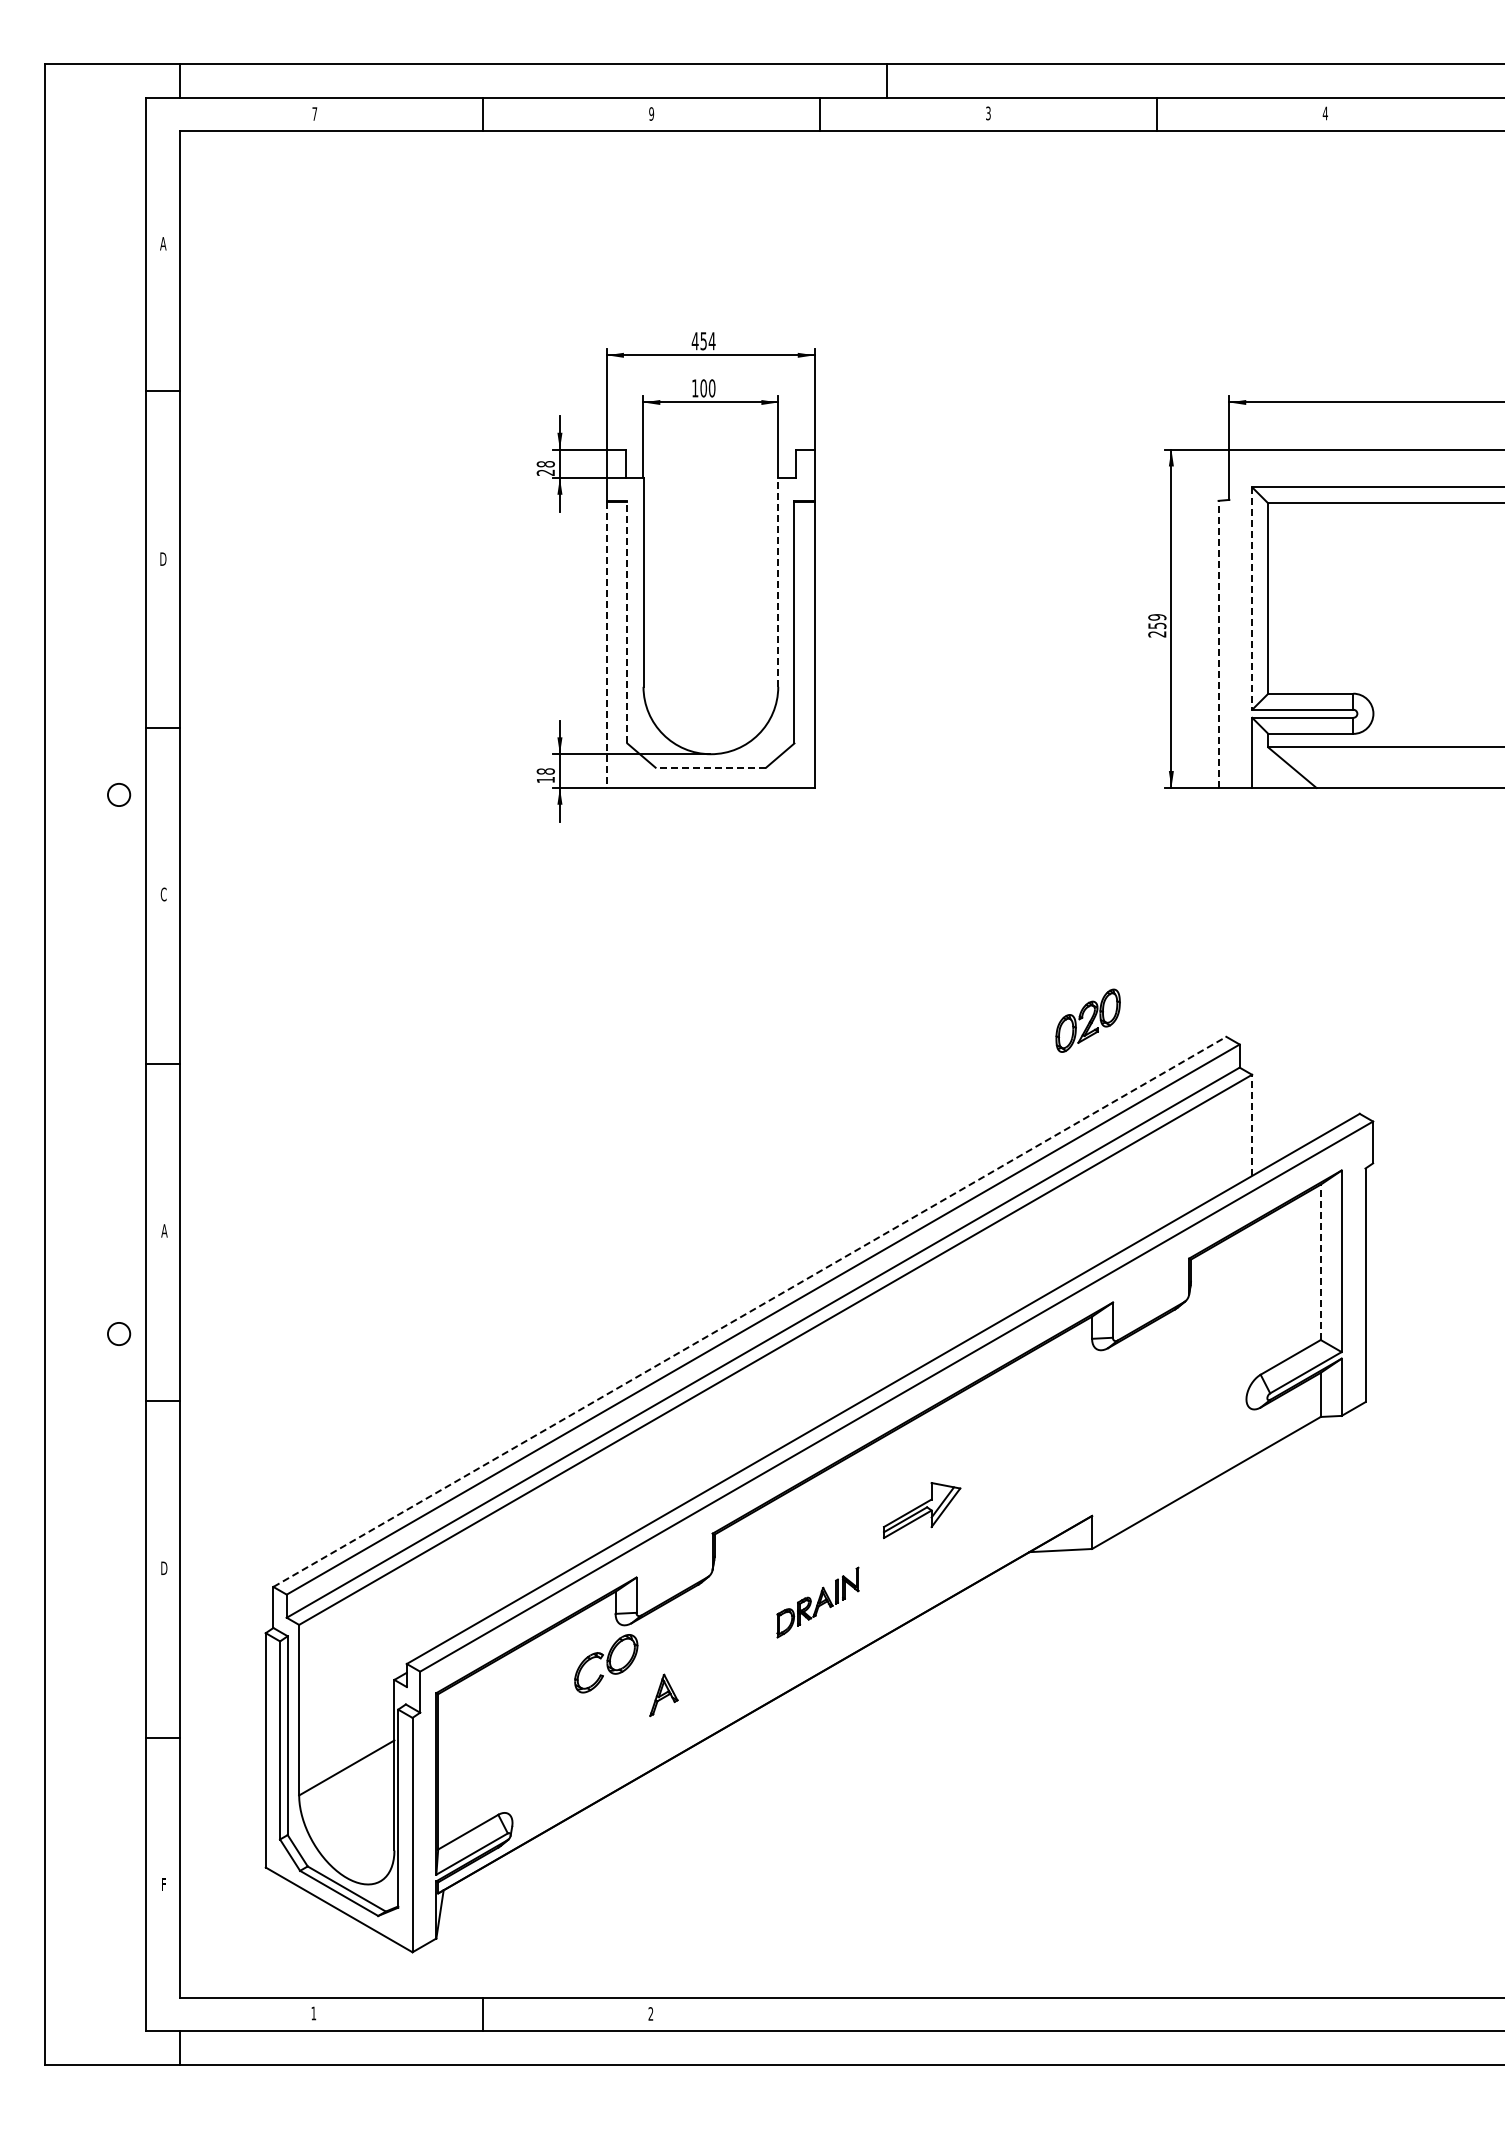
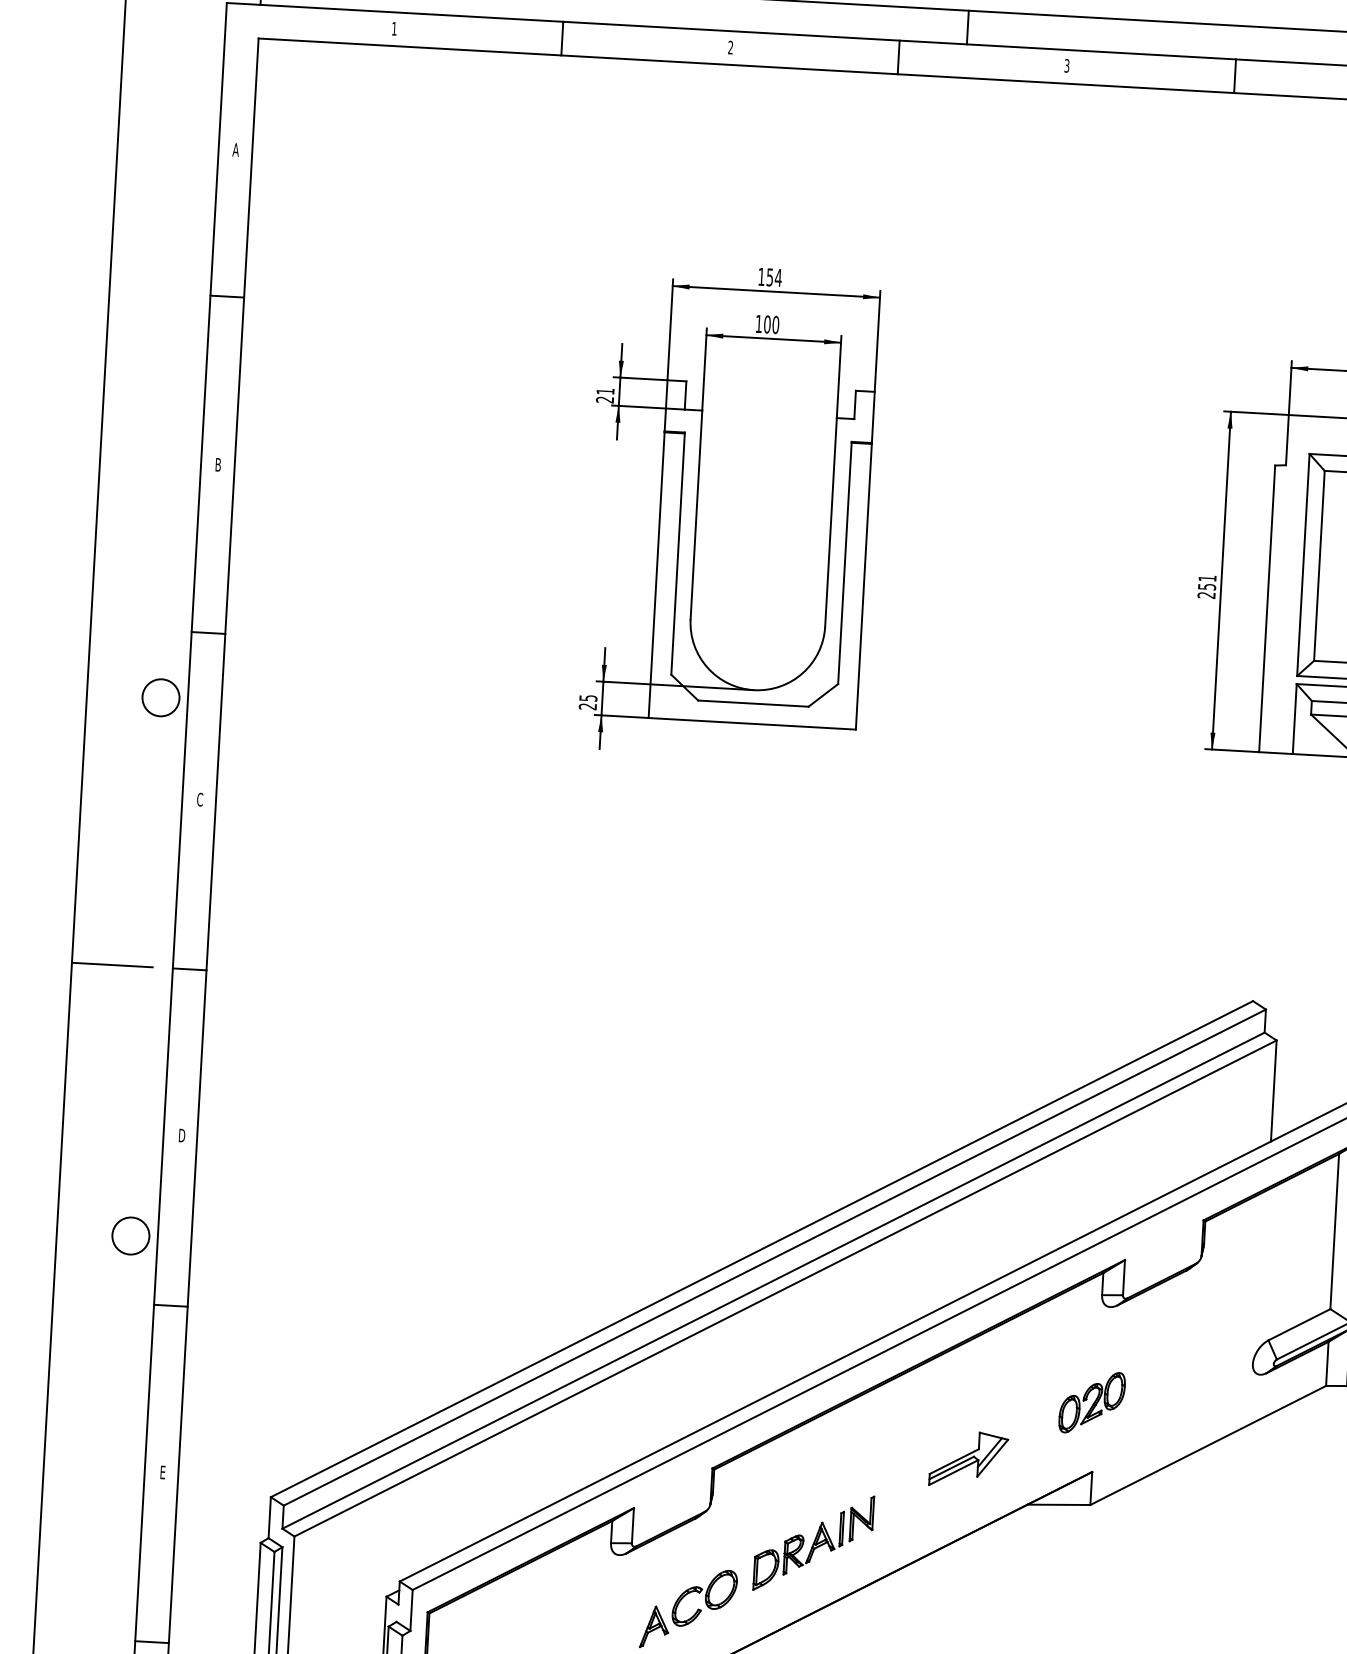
text: (314, 113) -> (394, 28), 7 -> 1
text: (651, 113) -> (730, 47), 9 -> 2
text: (694, 341) -> (760, 277), 454 -> 154
text: (545, 464) -> (605, 391), 28 -> 21
text: (163, 558) -> (218, 464), D -> B
line: (778, 581) -> (831, 521), dashed -> solid
line: (1252, 599) -> (1303, 565), dashed -> solid
text: (1157, 617) -> (1207, 578), 259 -> 251
line: (627, 621) -> (678, 553), dashed -> solid
line: (1218, 644) -> (1267, 608), dashed -> solid
line: (607, 645) -> (656, 575), dashed -> solid
line: (710, 767) -> (753, 703), dashed -> solid
text: (545, 775) -> (587, 702), 18 -> 25
circle: (118, 794) -> (160, 697), size x1.67
part: (1087, 1020) -> (1091, 1402), moved
line: (84, 1064) -> (111, 965), added
line: (1252, 1125) -> (1274, 1091), dashed -> solid
text: (164, 1230) -> (182, 1135), A -> D
line: (1320, 1262) -> (1334, 1231), dashed -> solid
line: (750, 1311) -> (762, 1248), dashed -> solid
circle: (118, 1333) -> (130, 1235), size x1.67
part: (922, 1510) -> (969, 1459), moved
text: (164, 1567) -> (163, 1471), D -> E
part: (817, 1602) -> (813, 1543), size x1.43
part: (606, 1663) -> (705, 1598), moved

